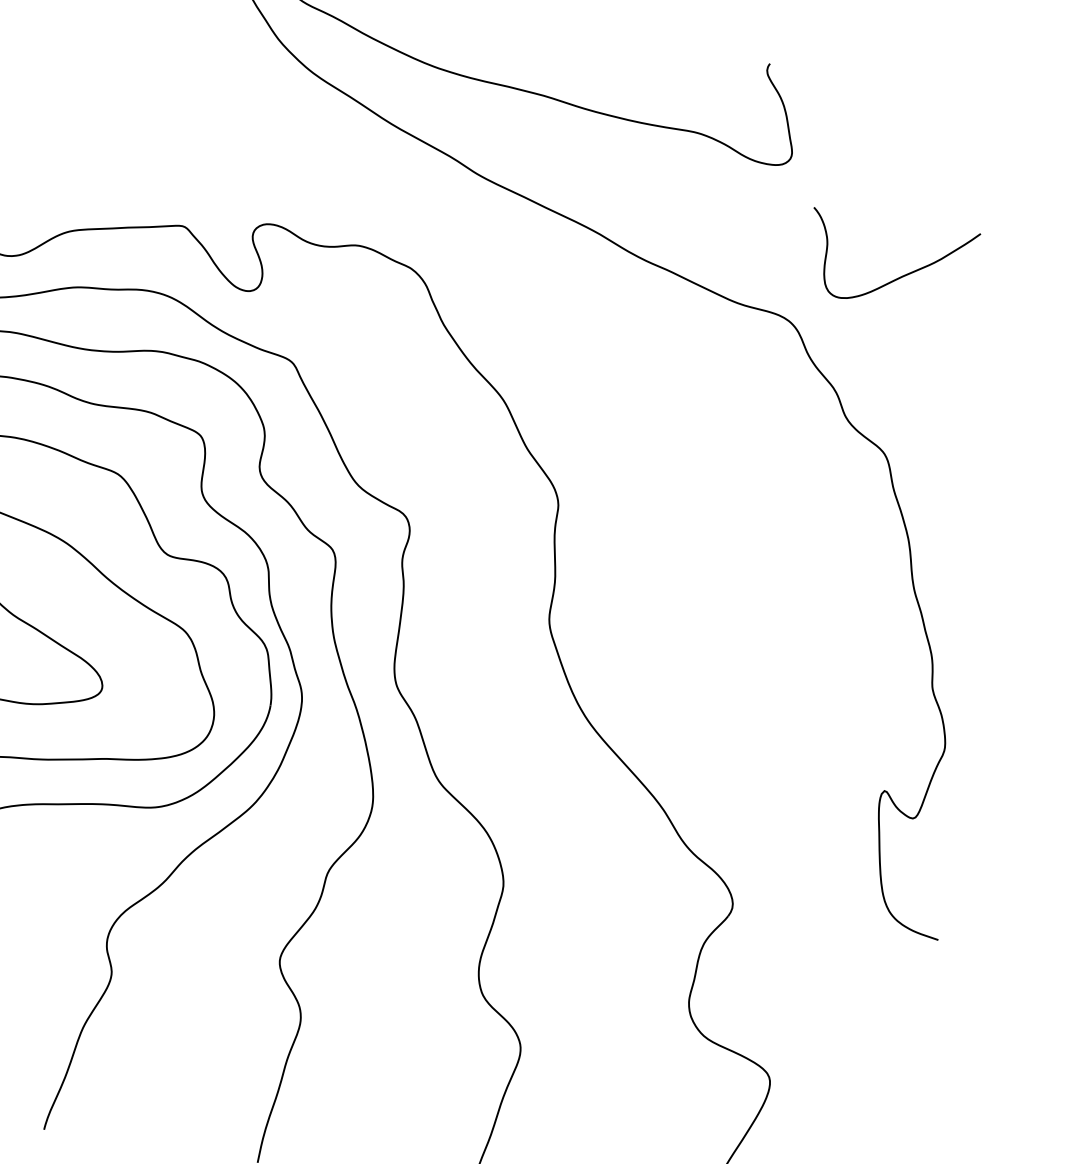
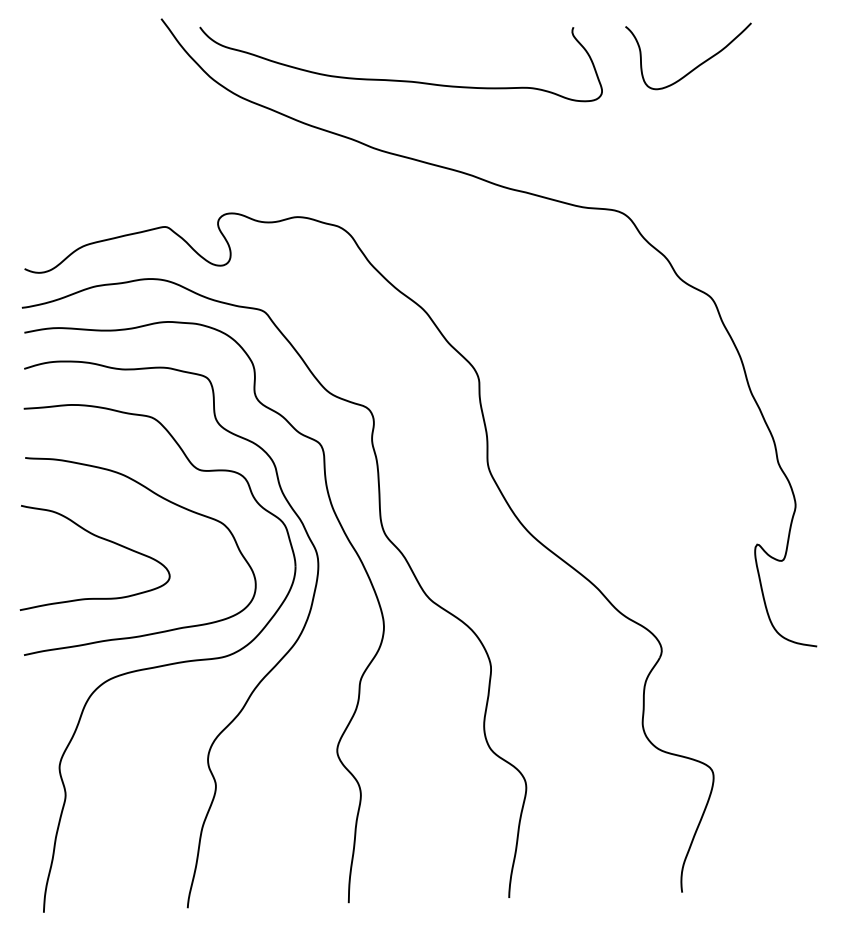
curve: (894, 278) -> (694, 67), moved

